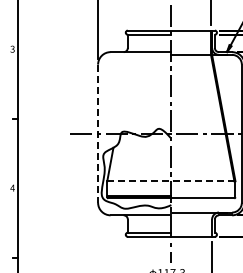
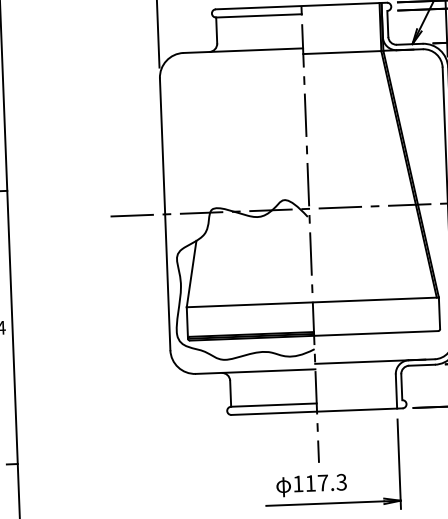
line: (98, 134) -> (165, 215), dashed -> solid
line: (170, 181) -> (311, 302), dashed -> solid

